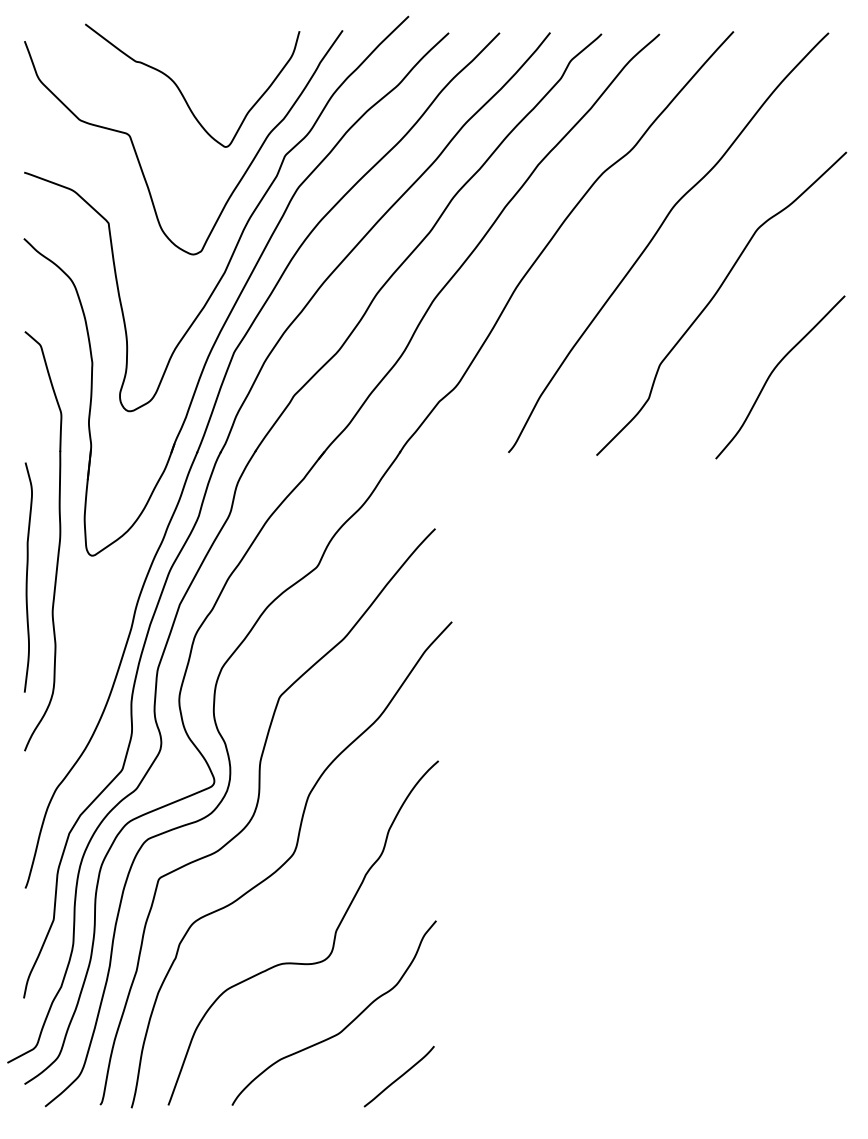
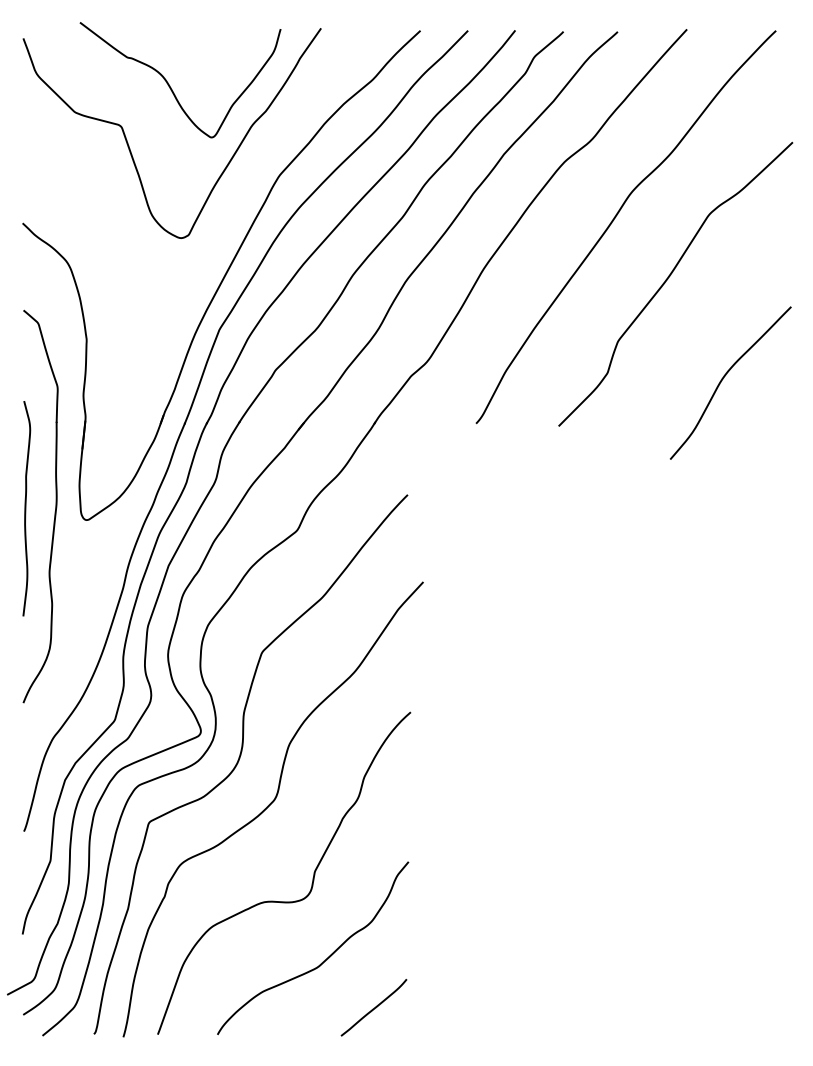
curve: (243, 227) -> (228, 212), removed
curve: (773, 372) -> (724, 378), moved
curve: (27, 577) -> (25, 508), moved

